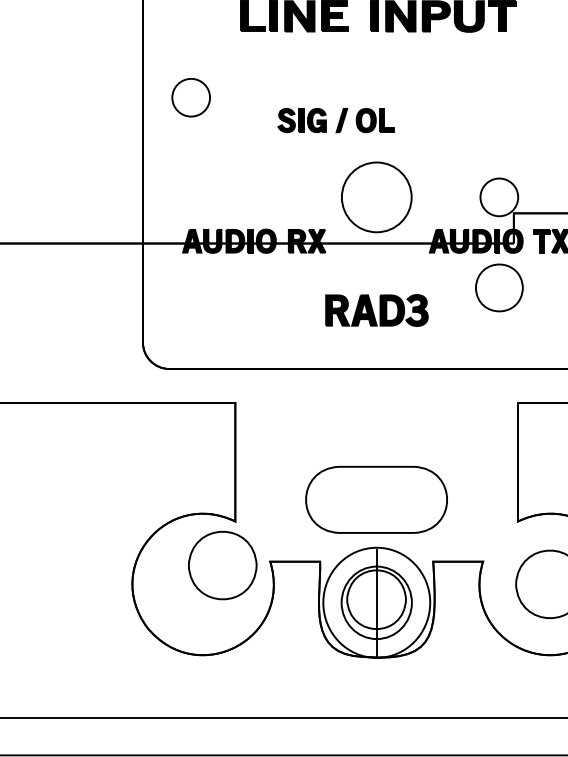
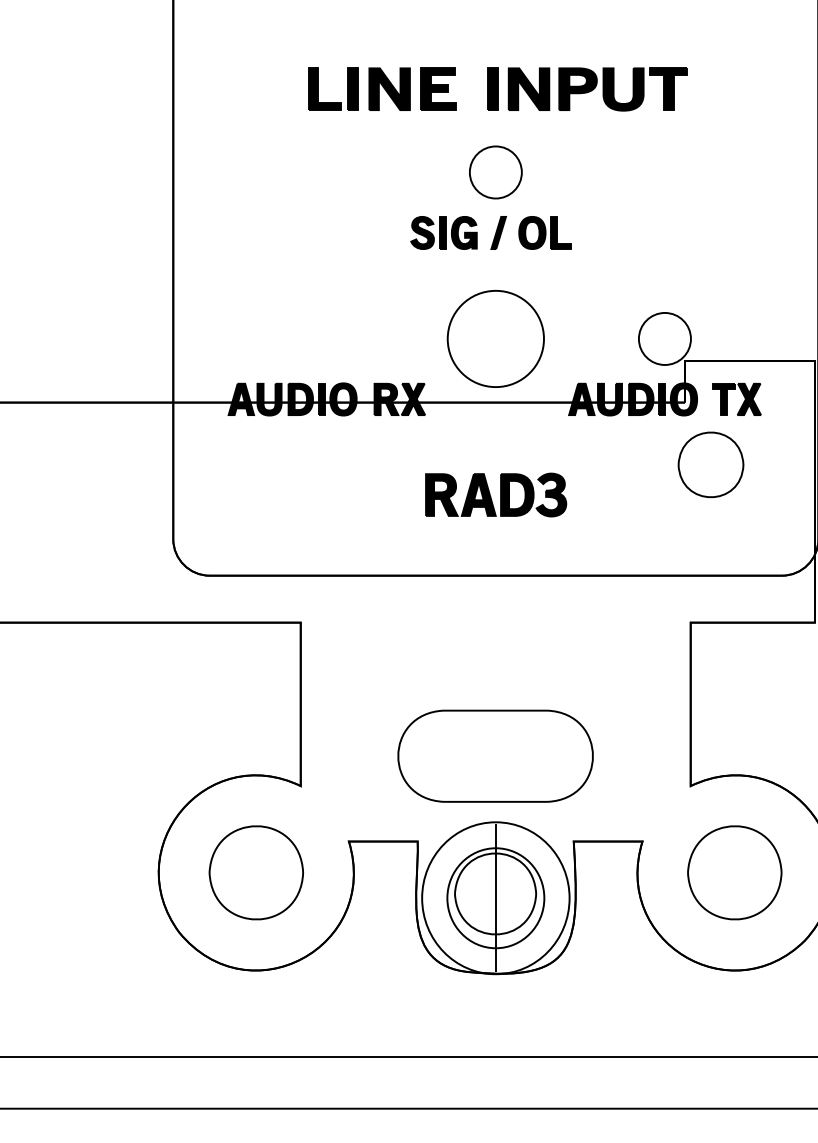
part: (190, 97) -> (495, 172), moved
part: (335, 120) -> (490, 232), moved
part: (499, 287) -> (710, 464), moved
part: (222, 565) -> (255, 872), moved

